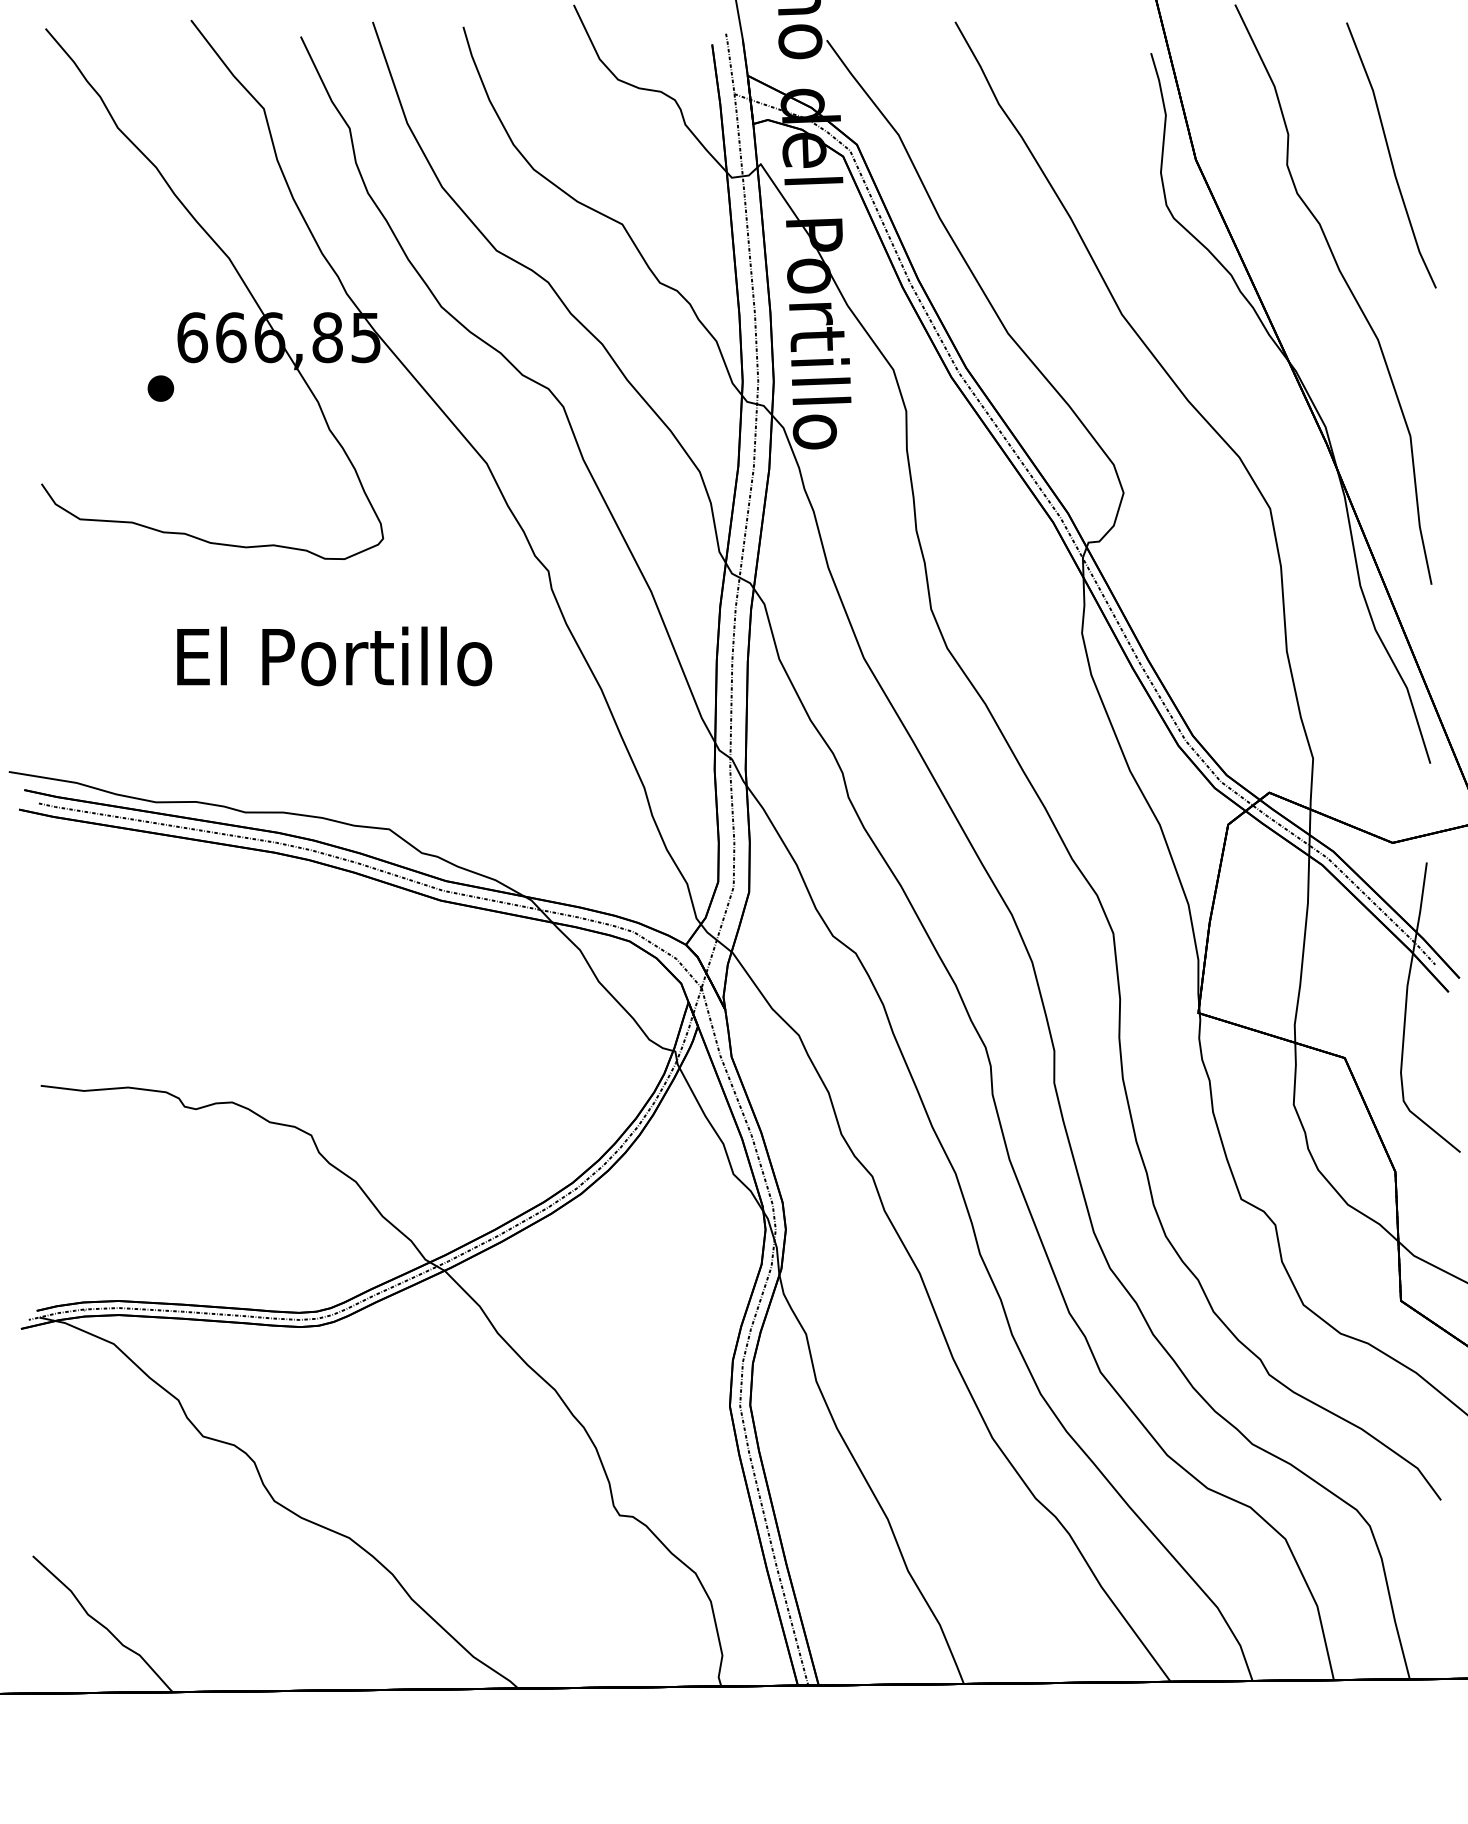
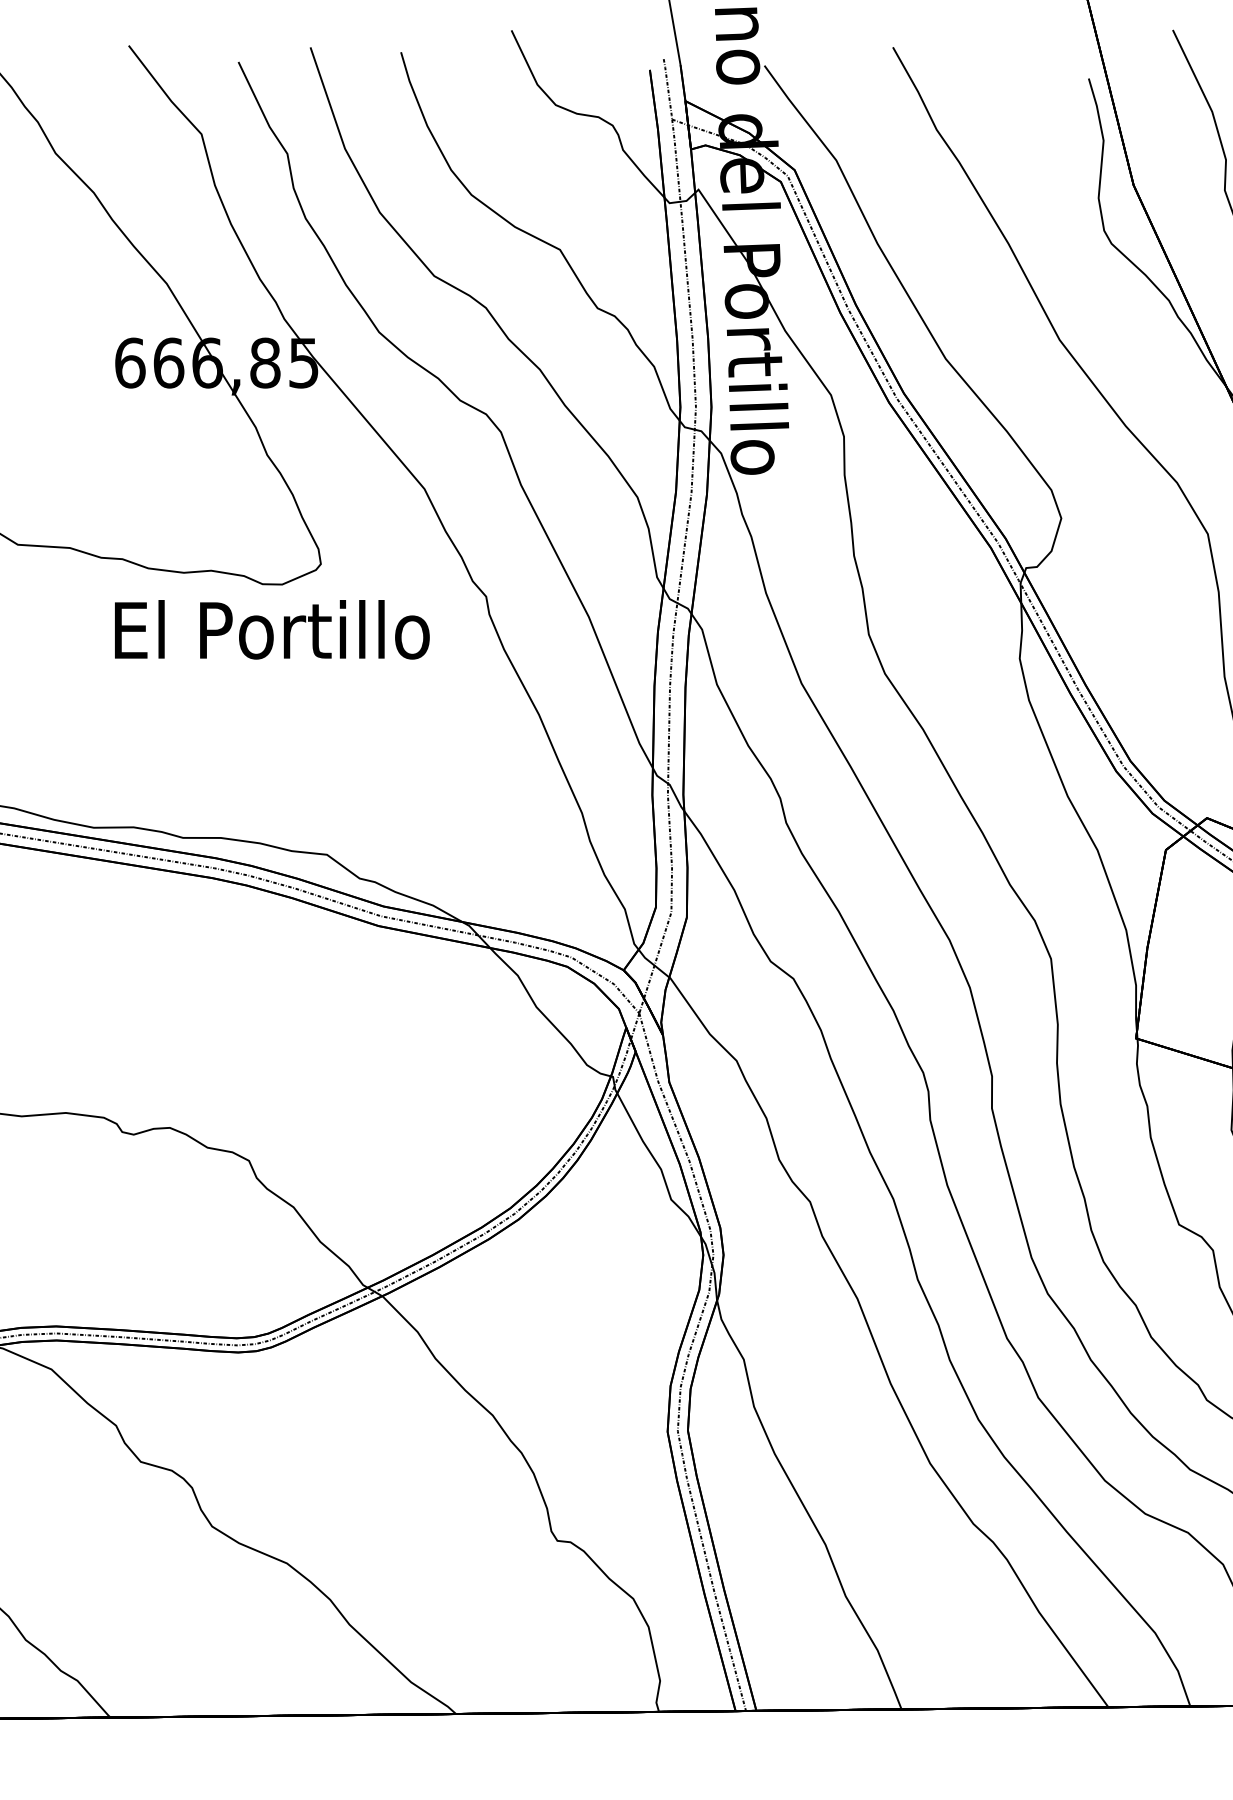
part: (160, 388) -> (98, 413), removed
text: (334, 656) -> (272, 629), moved

